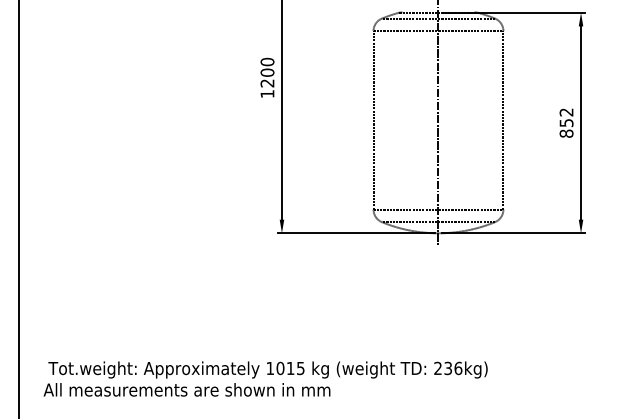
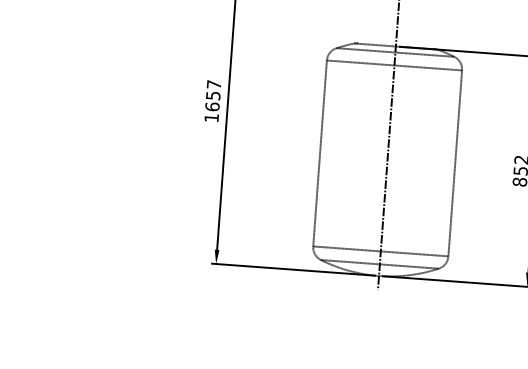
text: (267, 72) -> (213, 95), 1200 -> 1657

